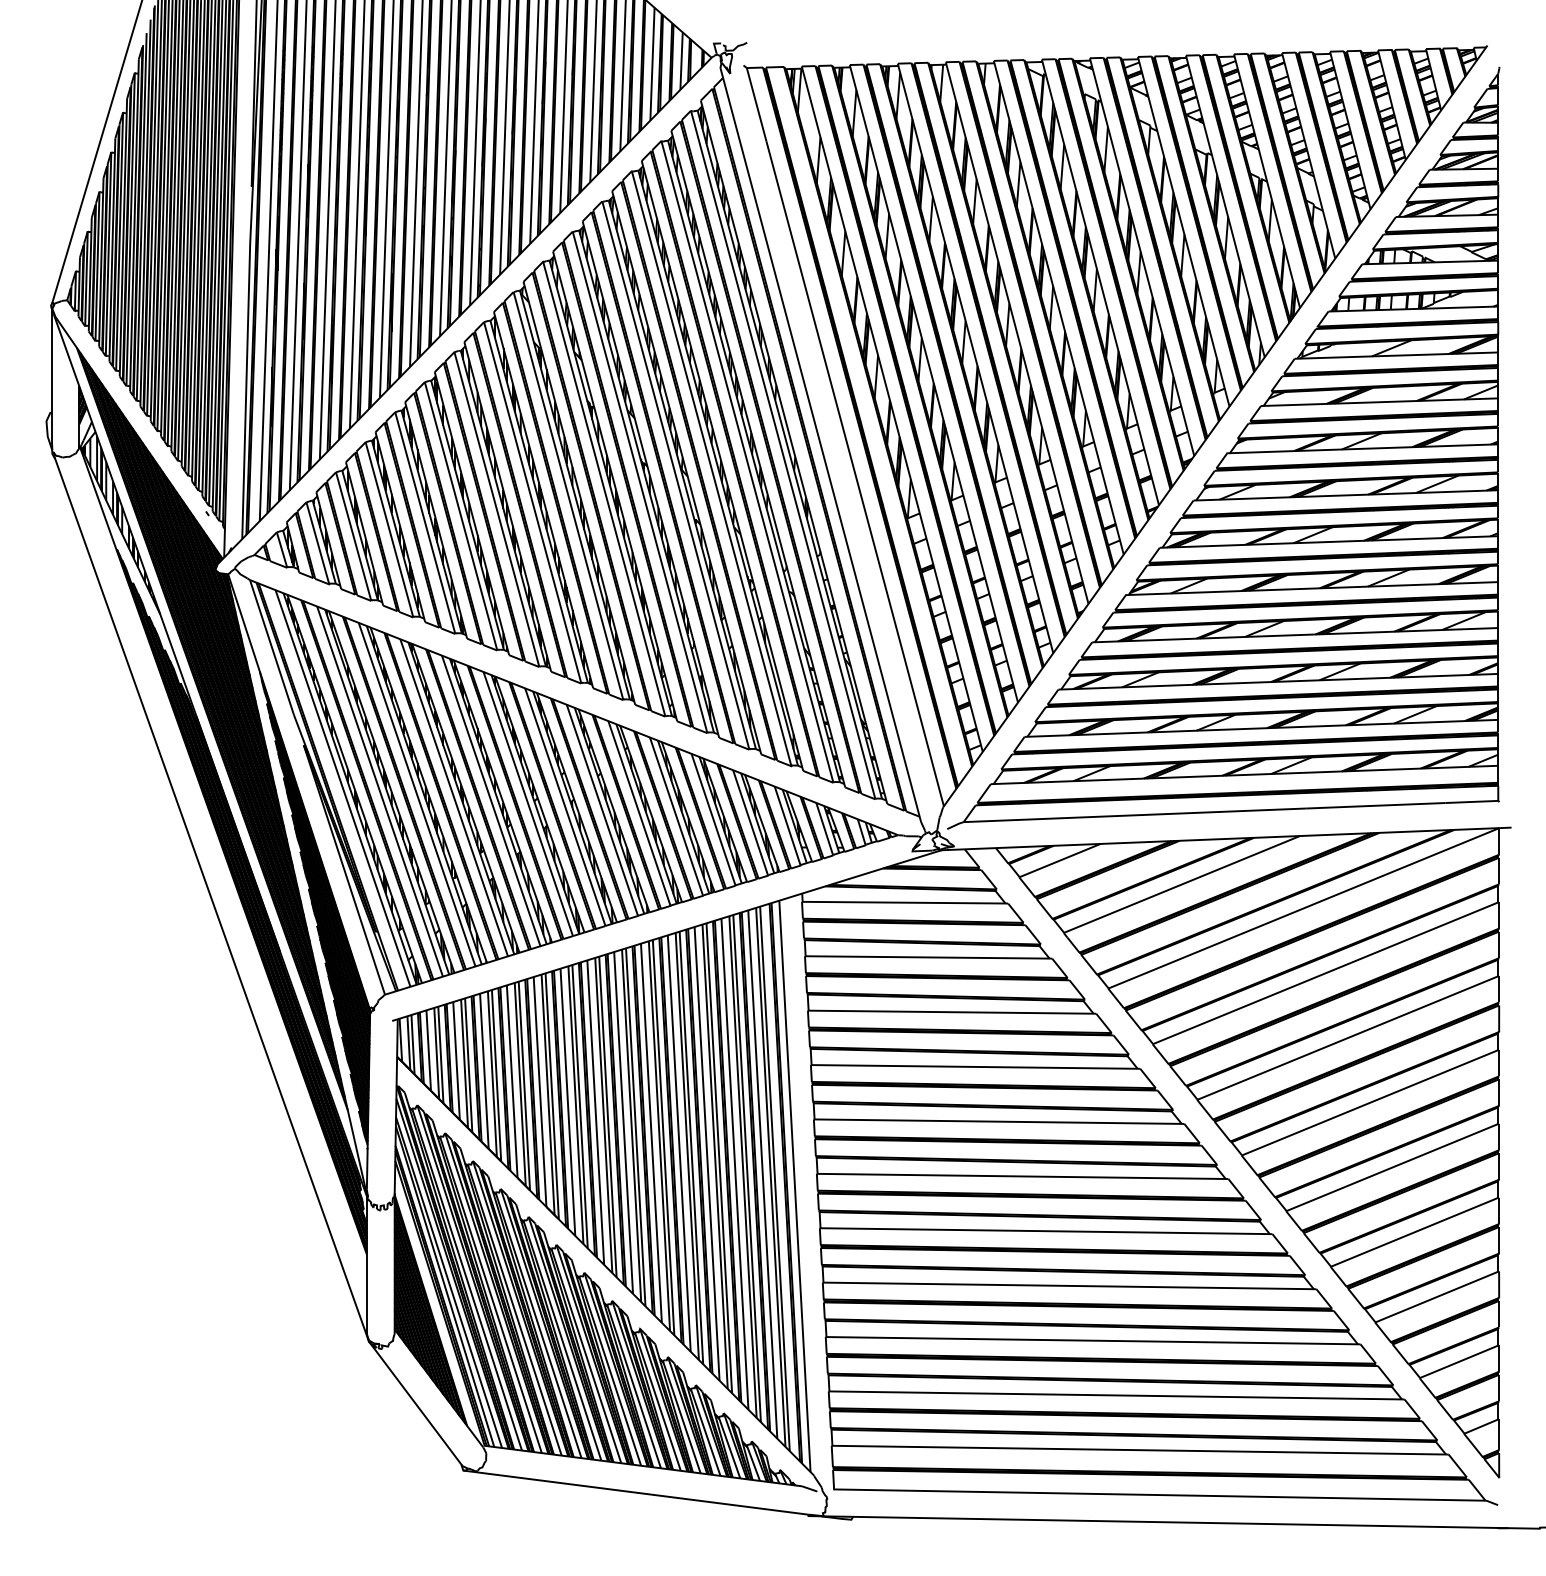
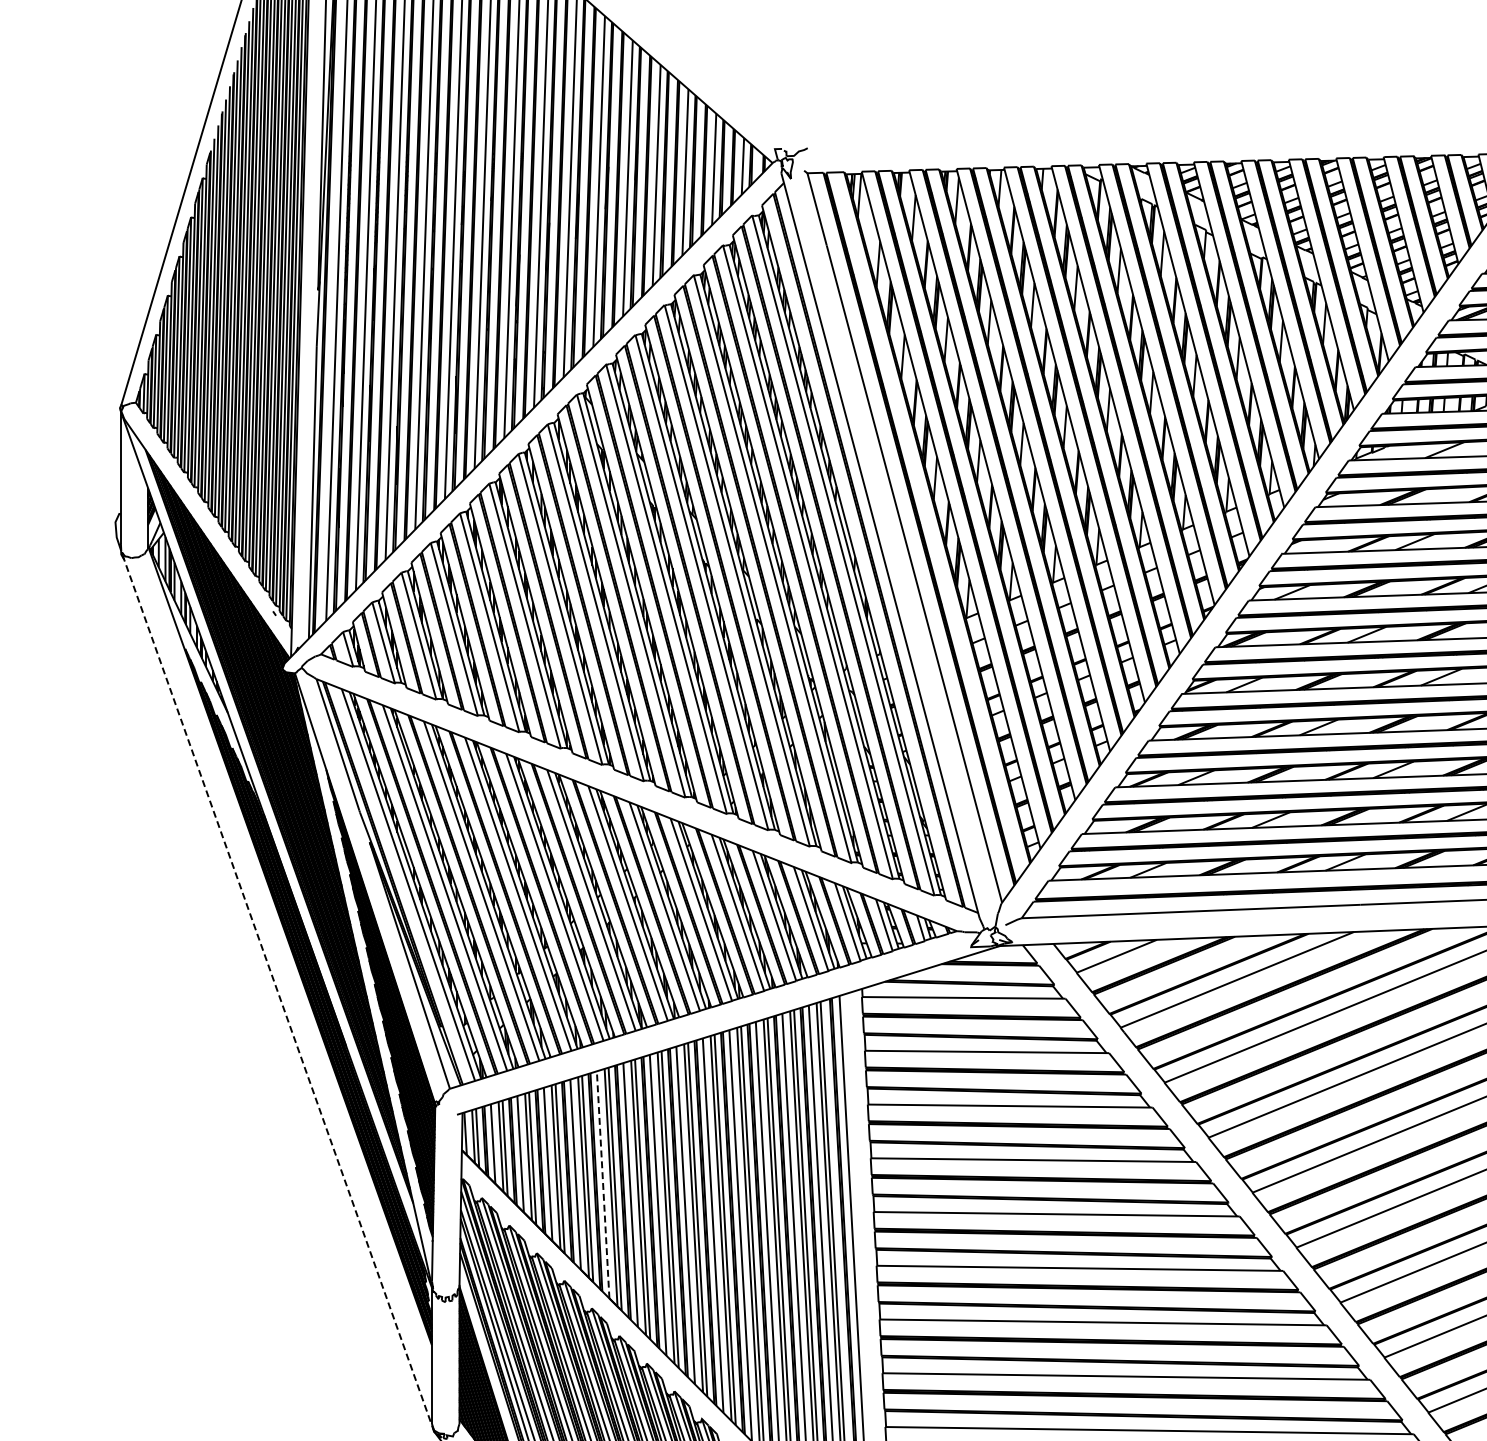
line: (210, 896) -> (277, 991), solid -> dashed
line: (540, 1091) -> (603, 1184), solid -> dashed

